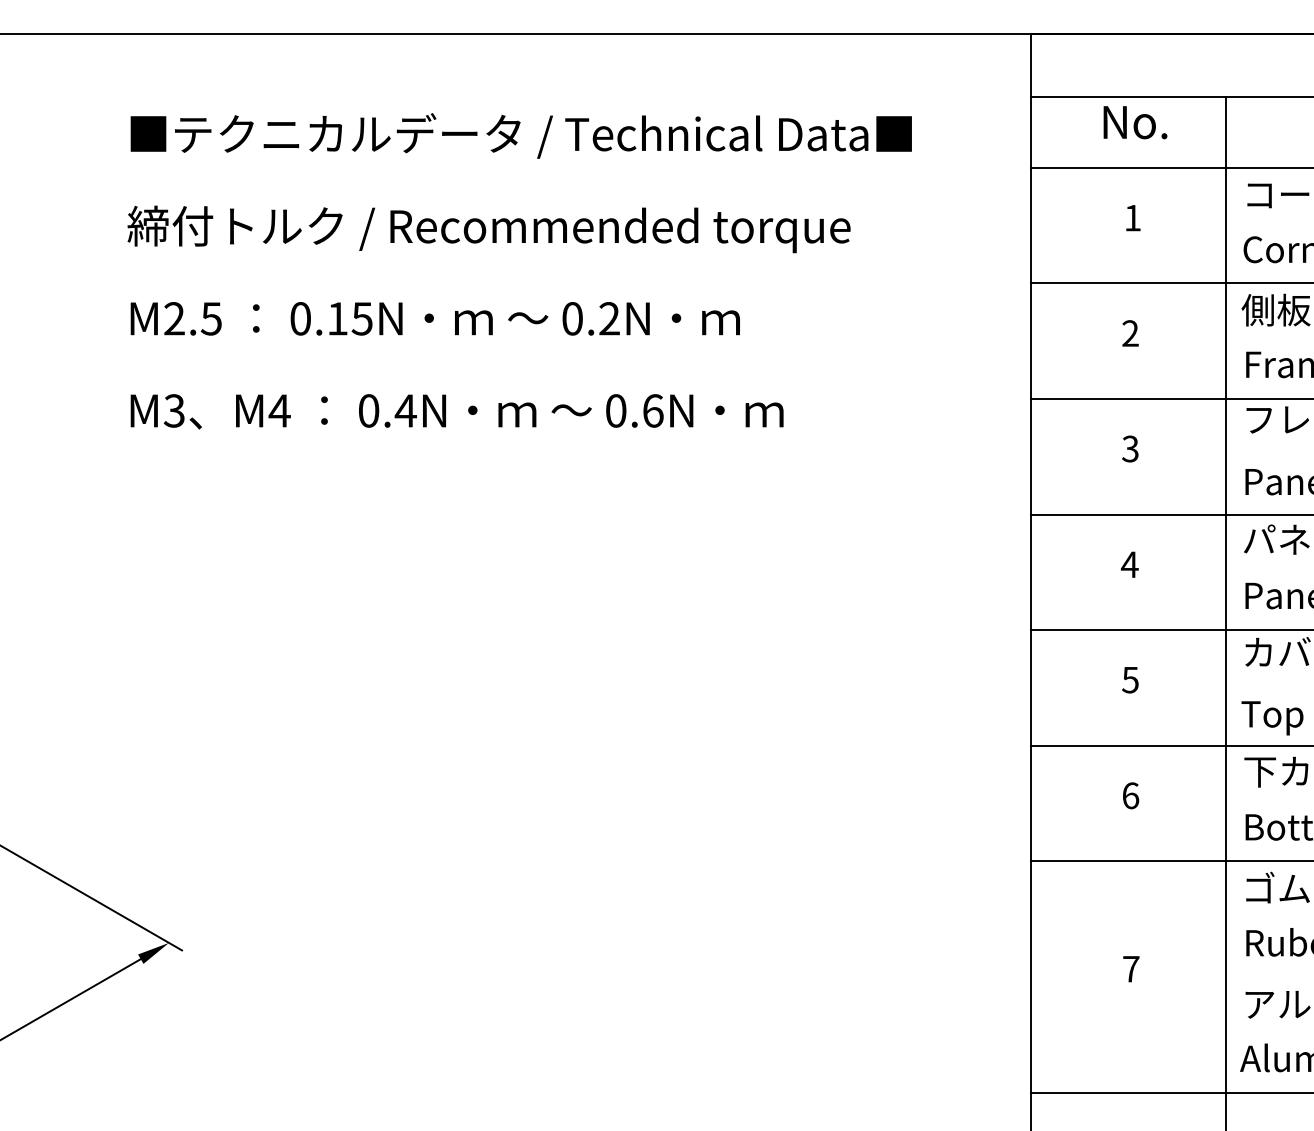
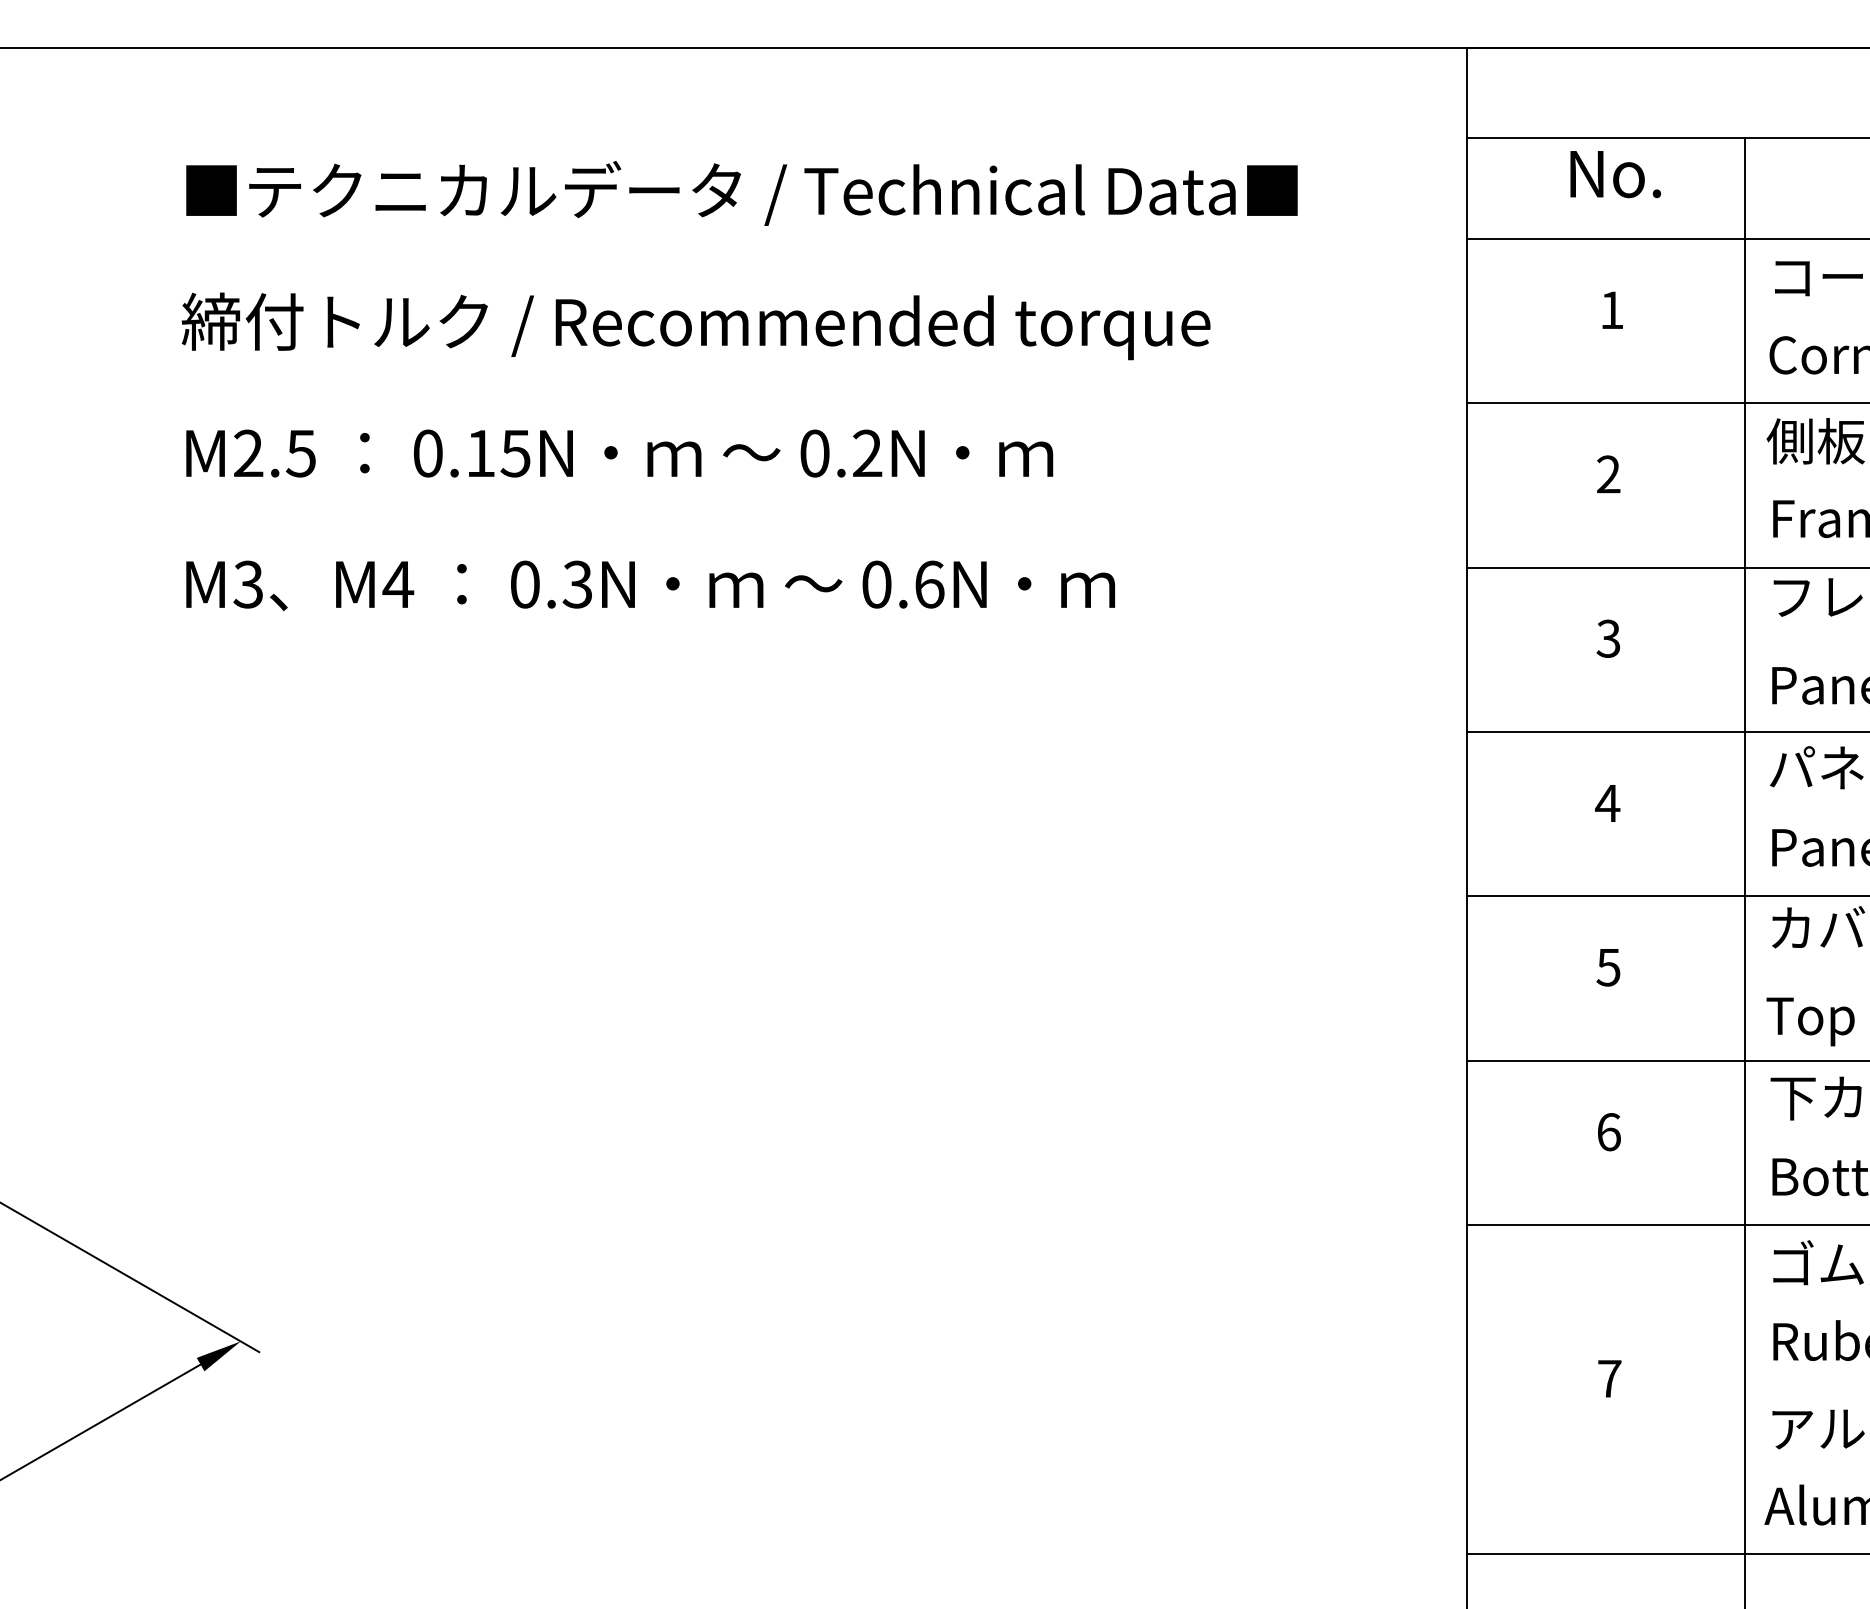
text: (405, 410) -> (577, 584), 0.4N -> 0.3N

